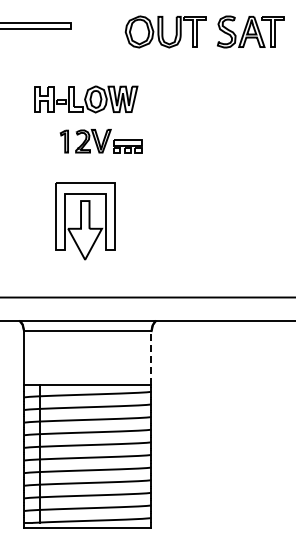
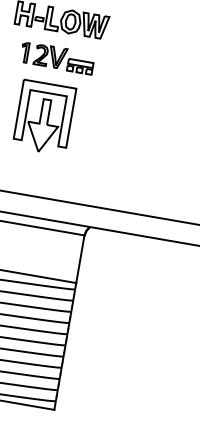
part: (100, 141) -> (56, 57), moved
part: (85, 221) -> (44, 117), moved
line: (151, 357) -> (80, 259), dashed -> solid

